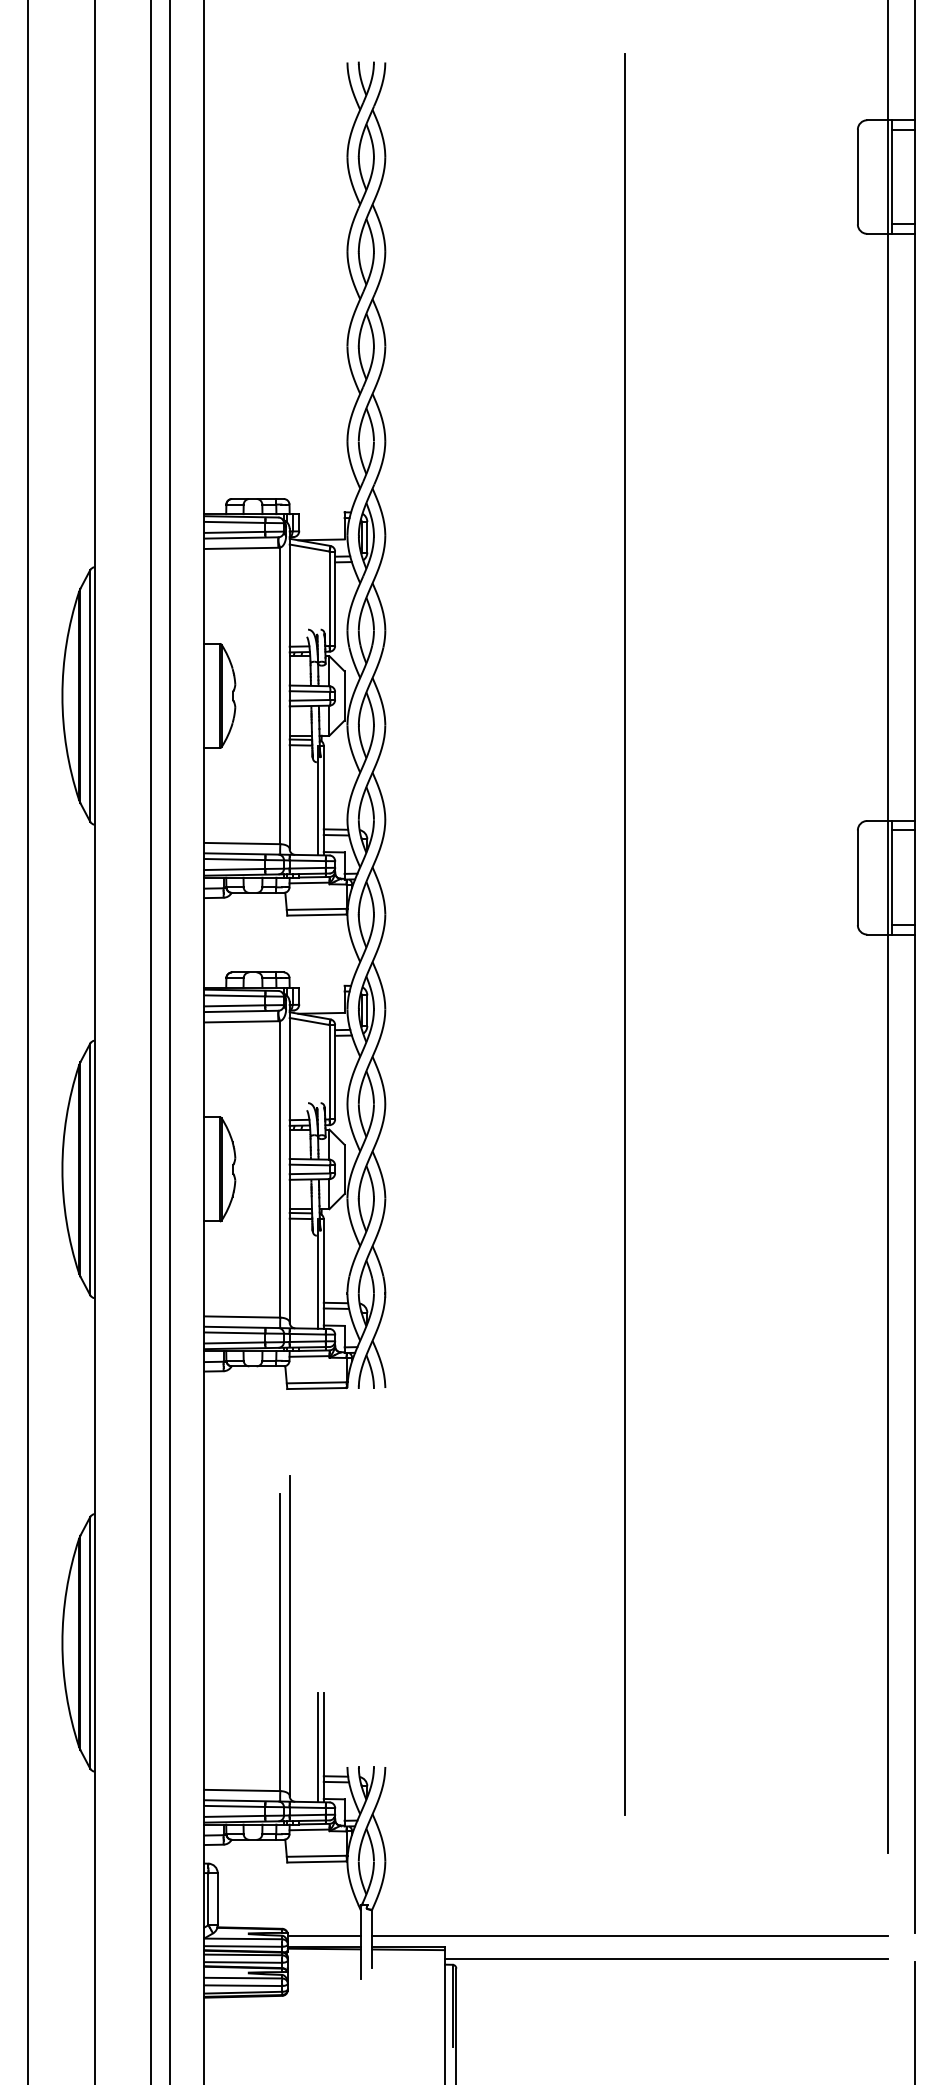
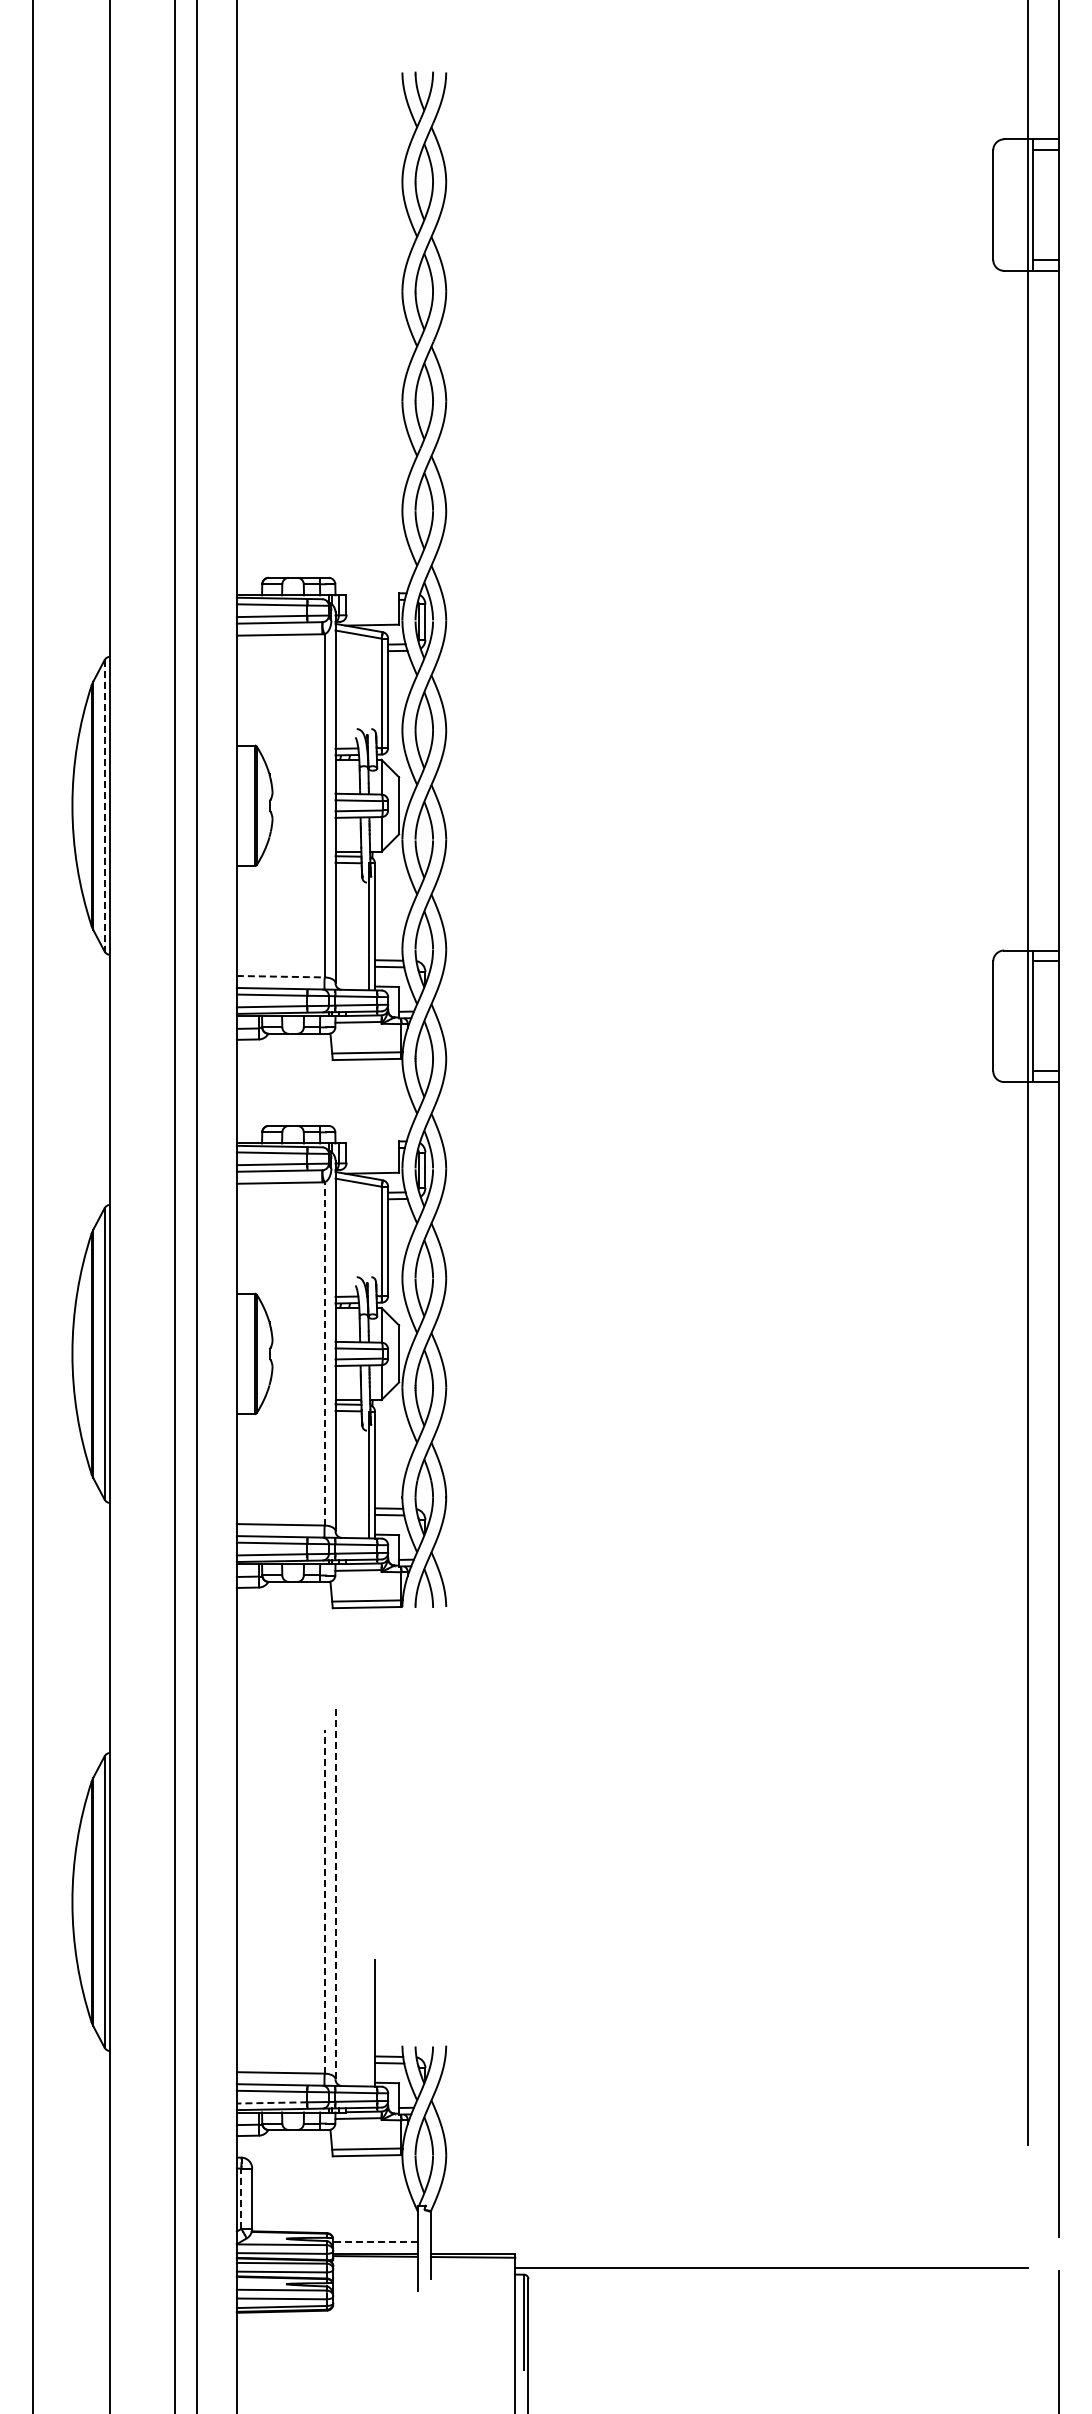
line: (90, 695) -> (104, 805), solid -> dashed
line: (242, 843) -> (280, 976), solid -> dashed
line: (624, 934) -> (723, 1081), removed
line: (280, 1169) -> (324, 1353), solid -> dashed
line: (289, 1635) -> (335, 1893), solid -> dashed
line: (280, 1642) -> (324, 1901), solid -> dashed
line: (318, 1746) -> (368, 2022), removed
line: (234, 1816) -> (271, 2102), solid -> dashed
line: (208, 1898) -> (241, 2198), solid -> dashed
line: (324, 1936) -> (375, 2241), solid -> dashed
line: (630, 1936) -> (729, 2241), removed

